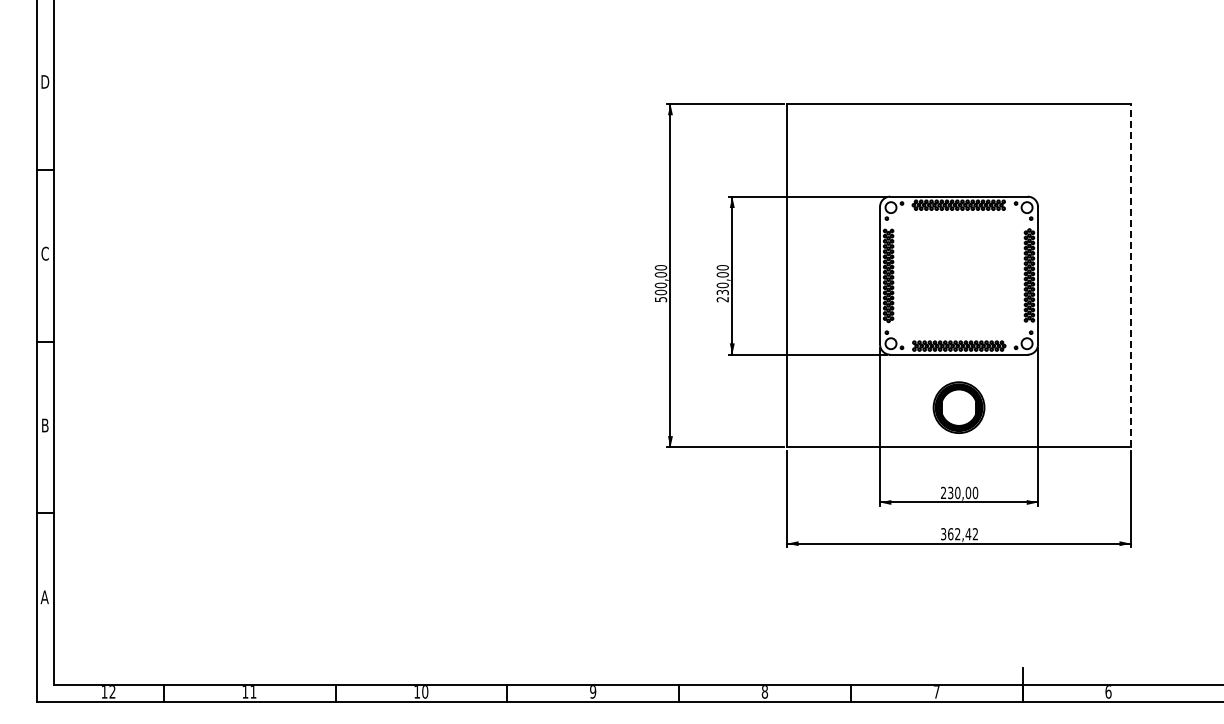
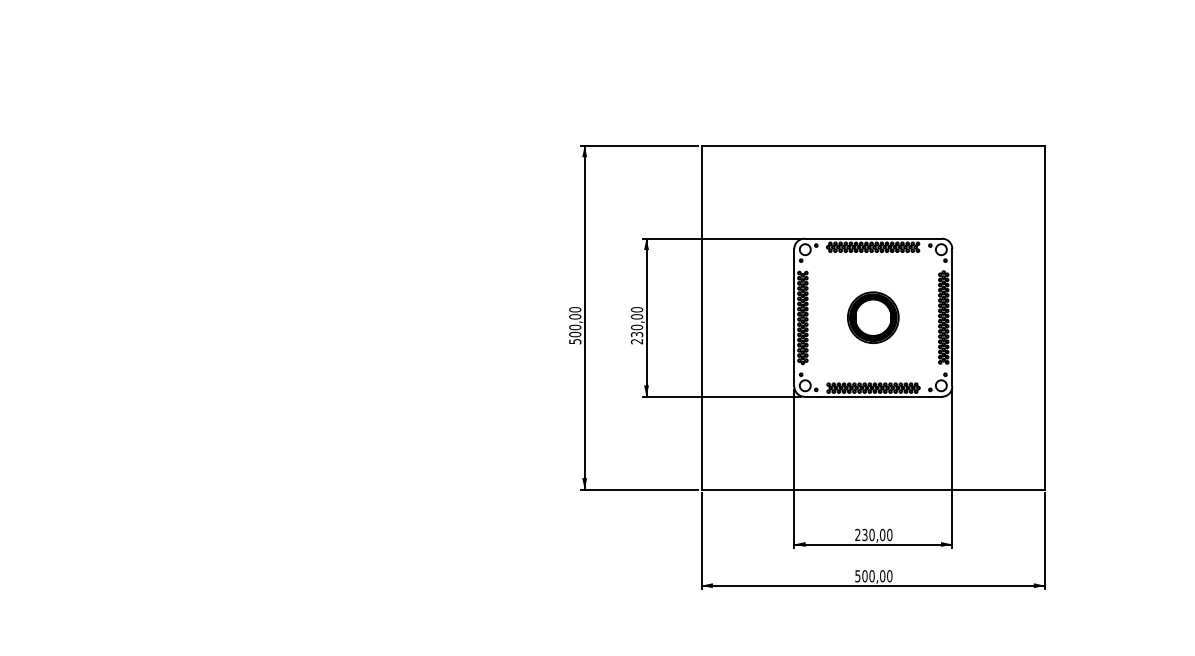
line: (1130, 275) -> (1044, 317), dashed -> solid
part: (958, 407) -> (872, 317), moved
text: (959, 534) -> (873, 576), 362,42 -> 500,00

